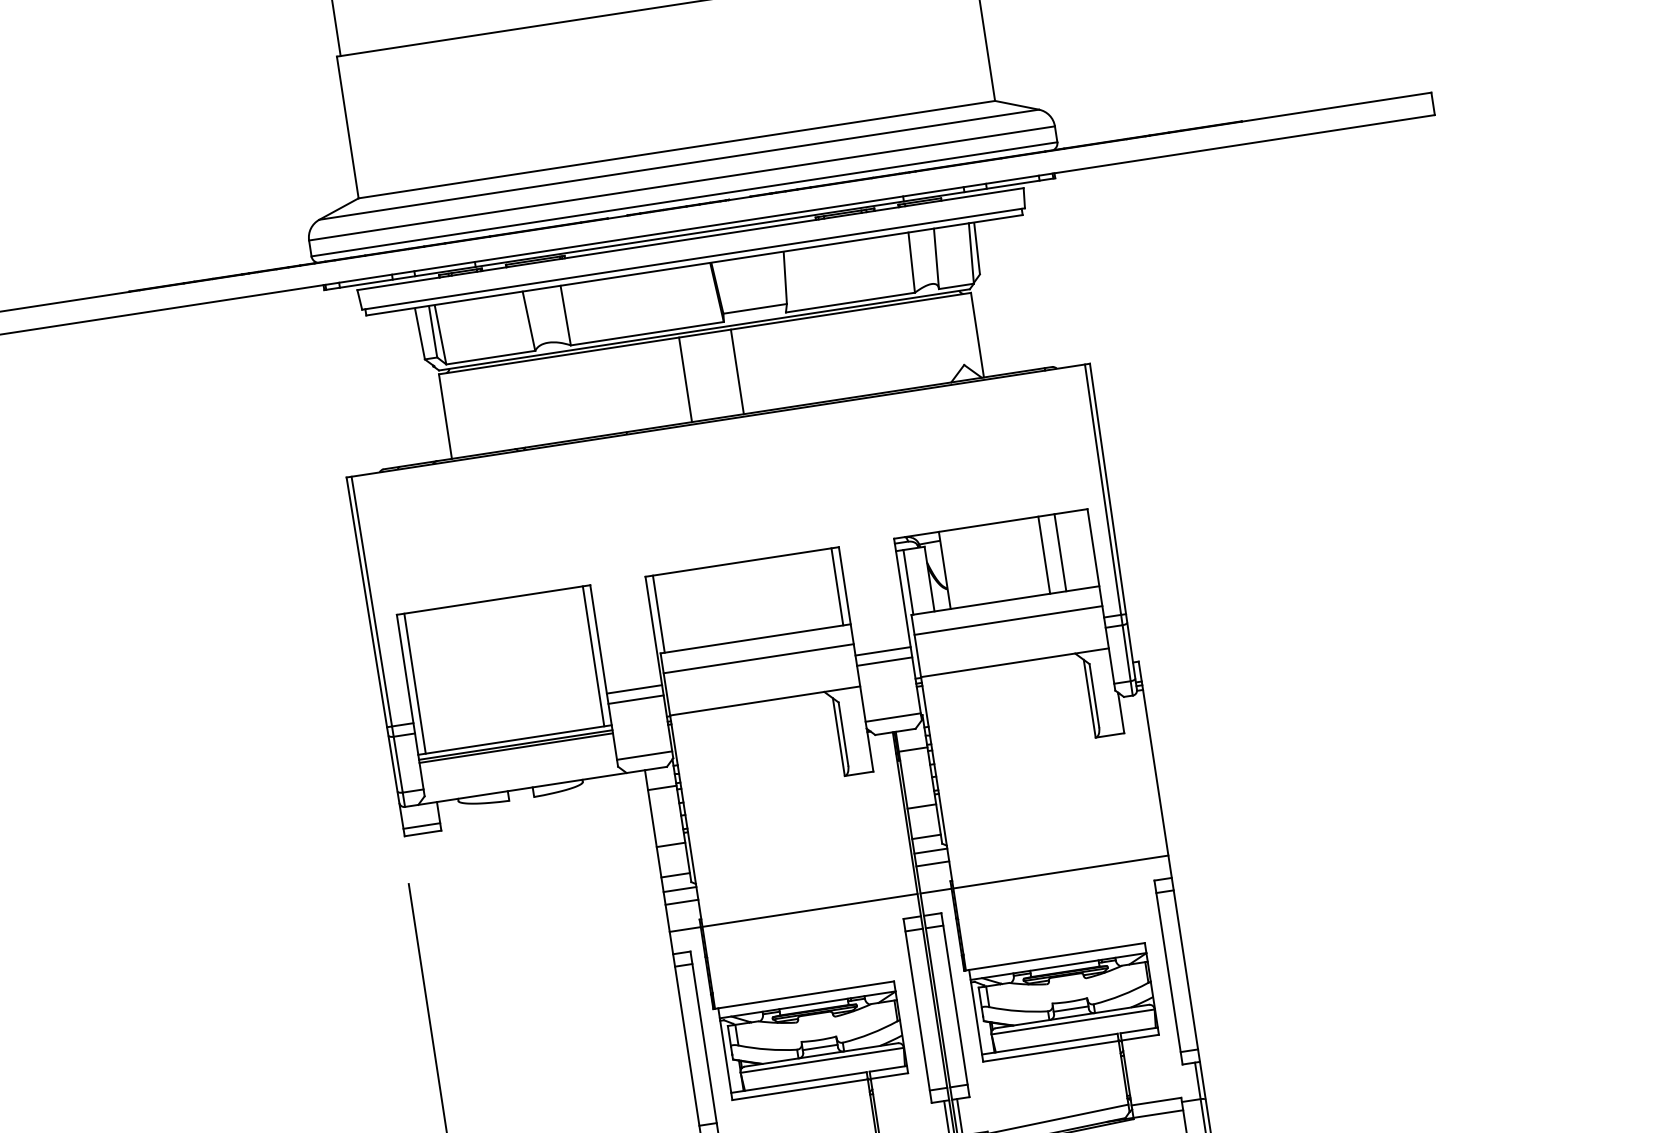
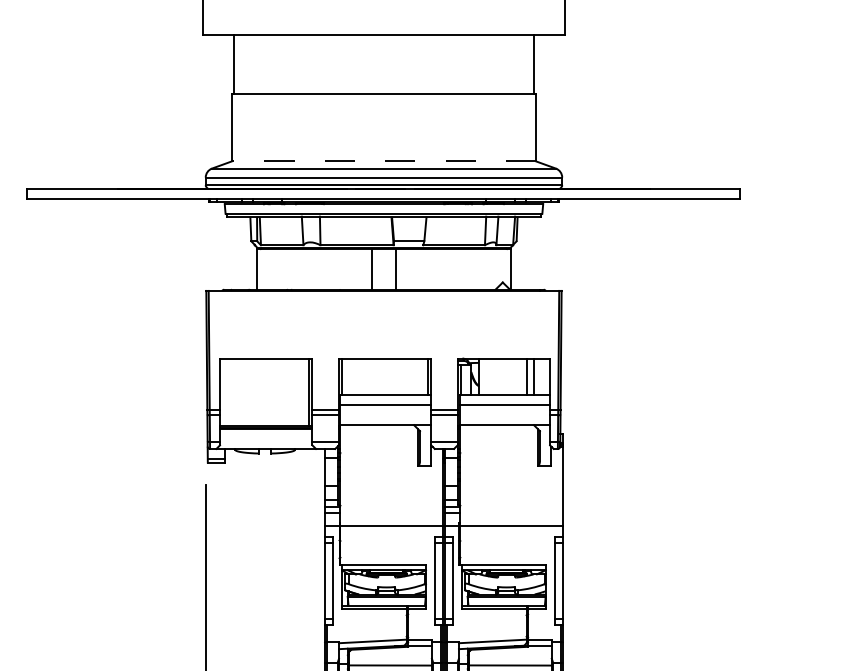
line: (675, 150) -> (383, 161), solid -> dashed
line: (414, 682) -> (223, 391), removed

